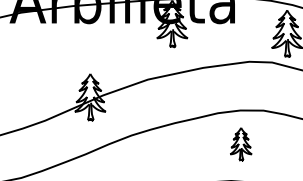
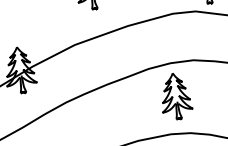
part: (240, 144) -> (175, 96), size x1.43

